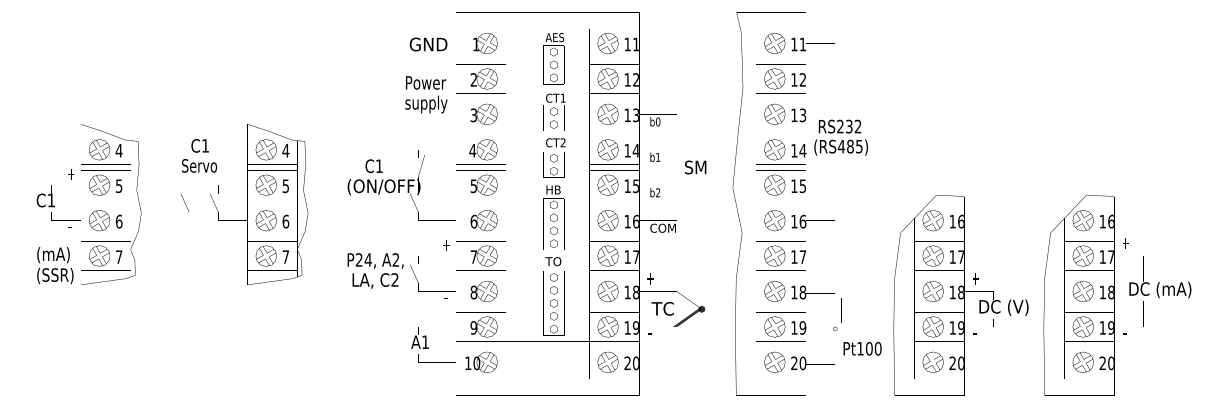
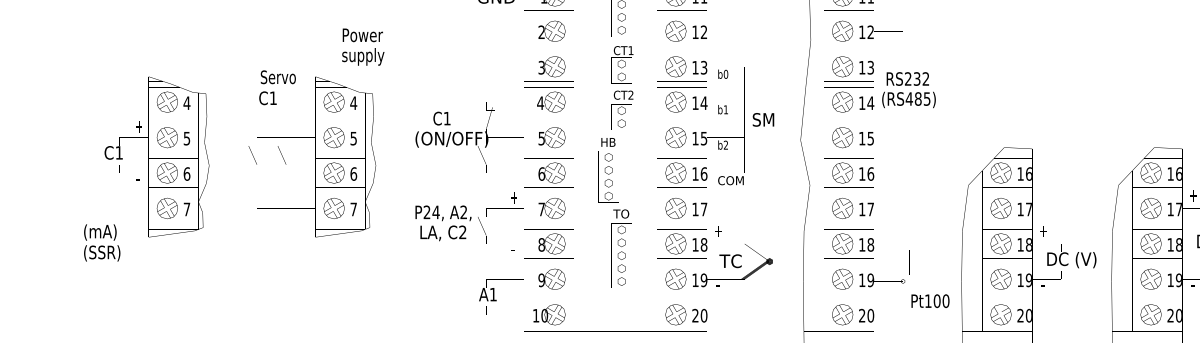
text: (426, 94) -> (363, 46), moved
text: (199, 165) -> (278, 76), moved
text: (553, 217) -> (608, 169), moved
text: (55, 265) -> (102, 242), moved

